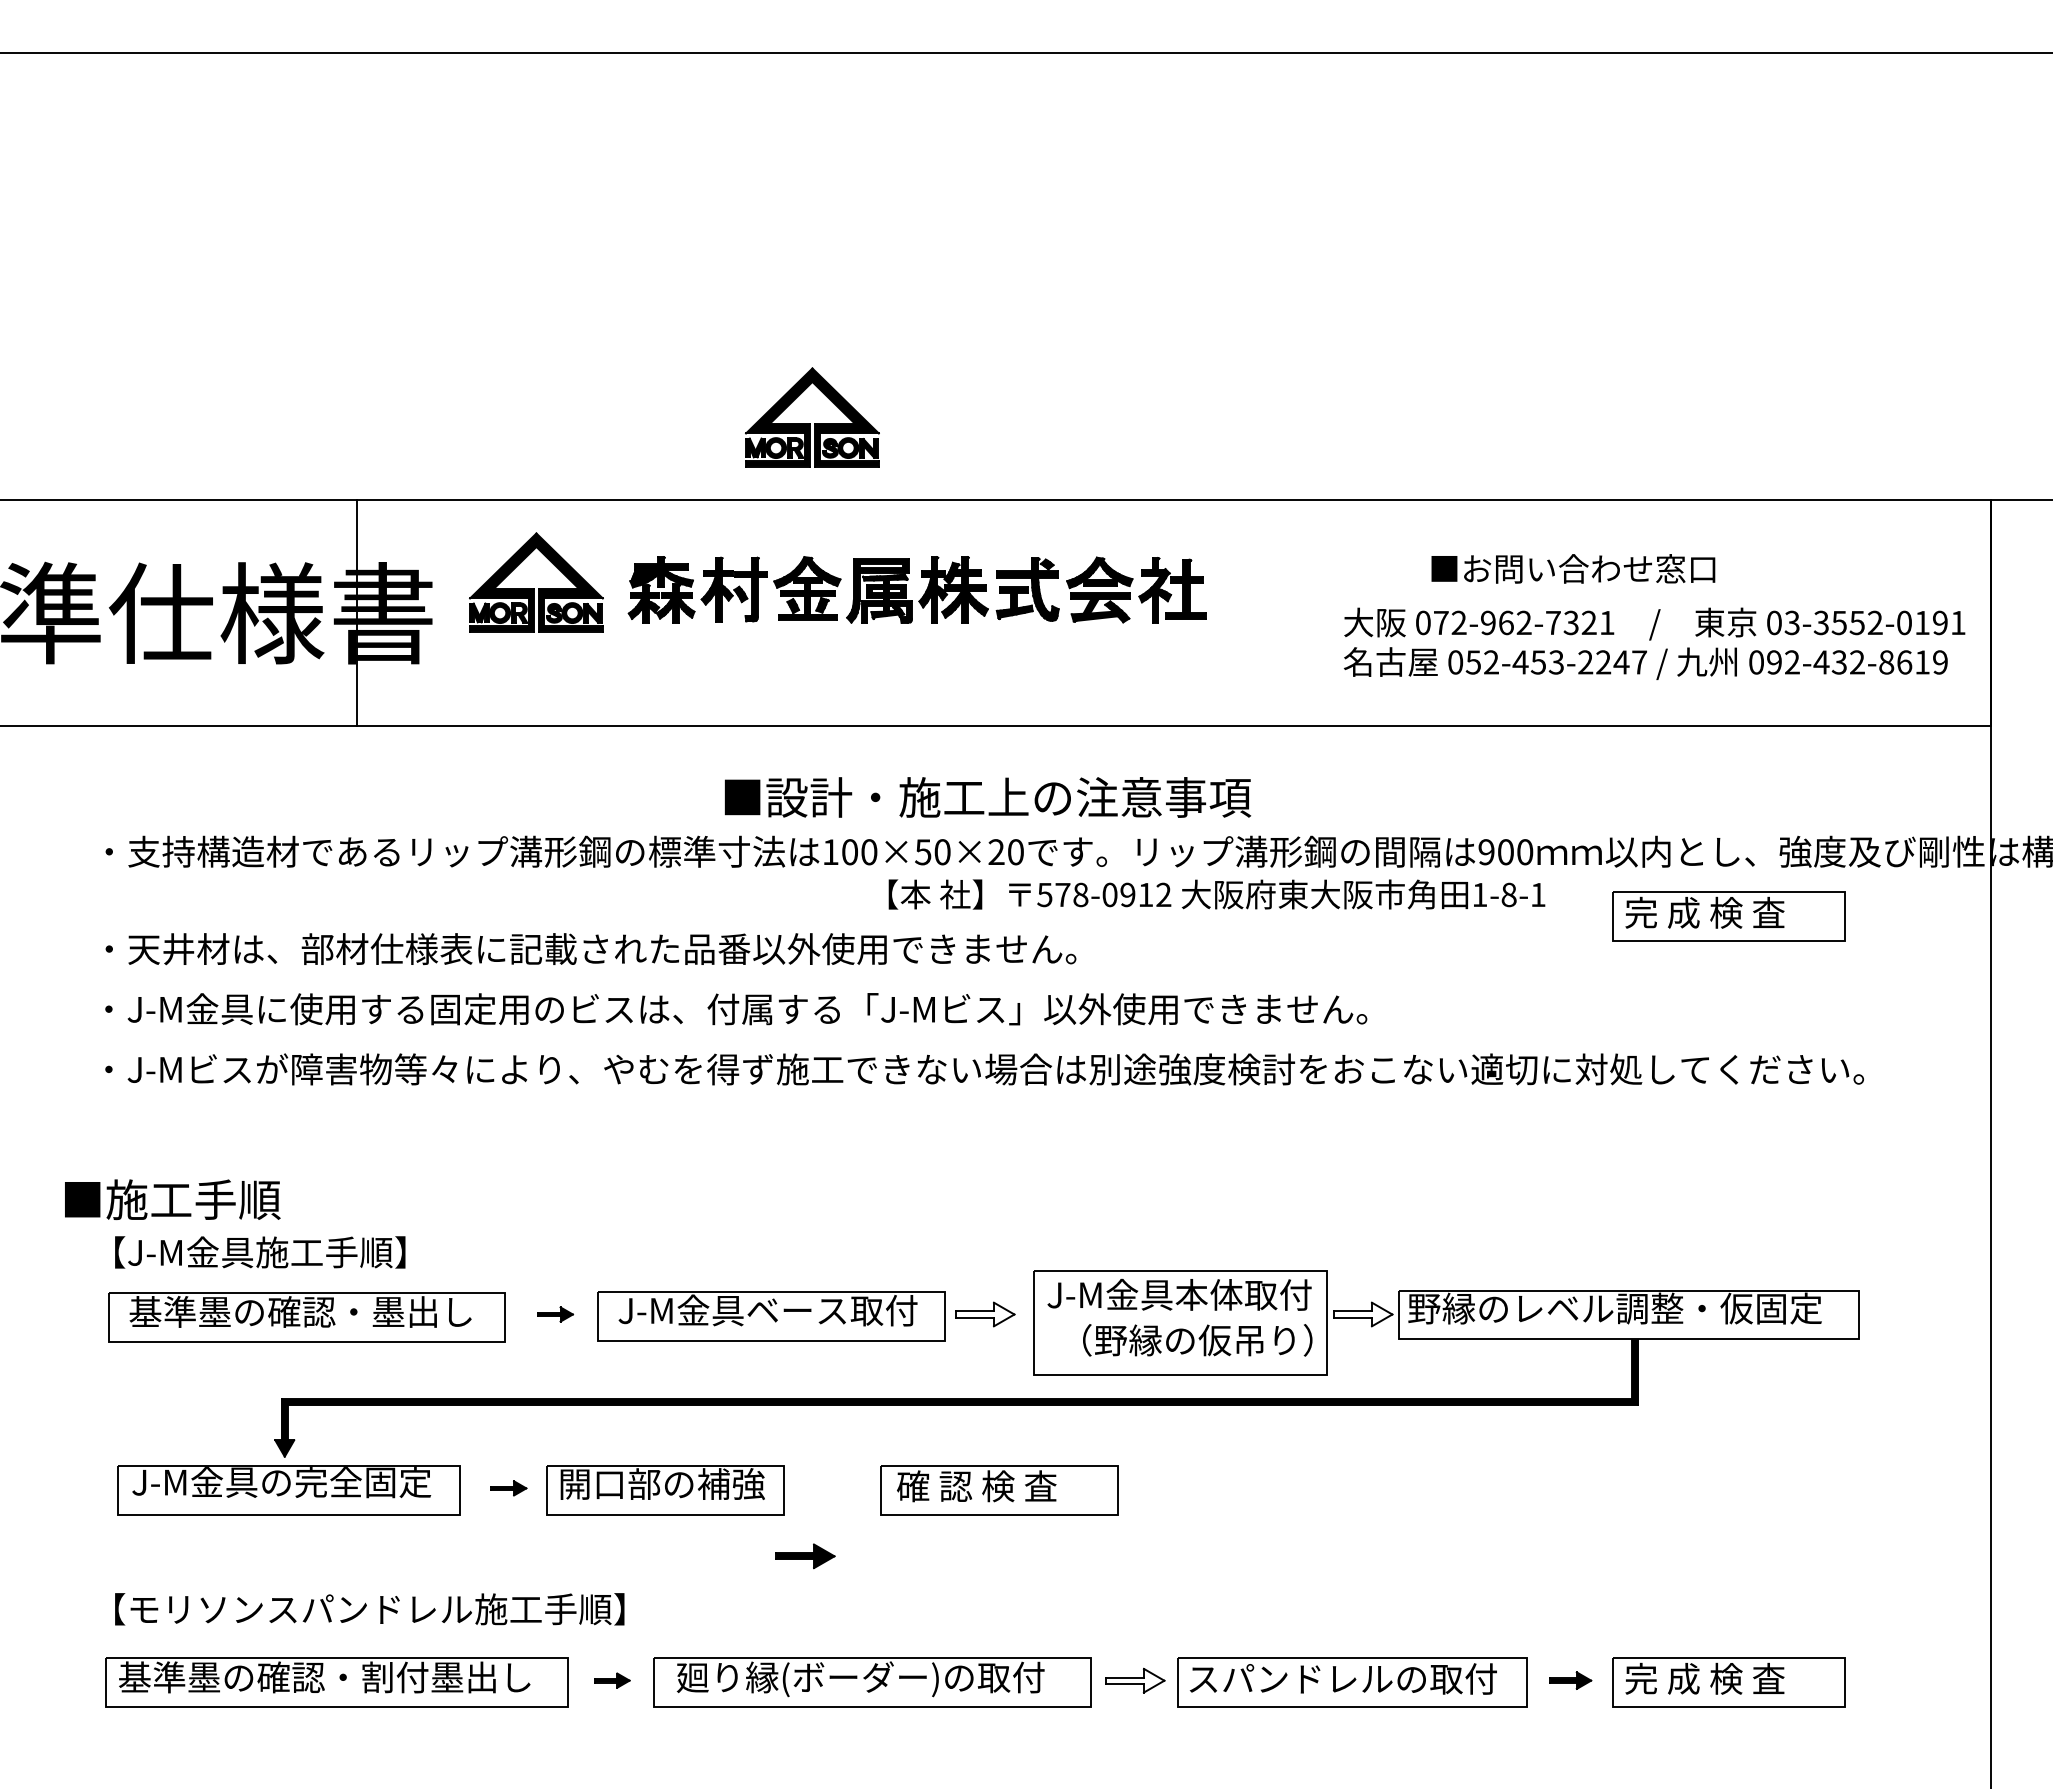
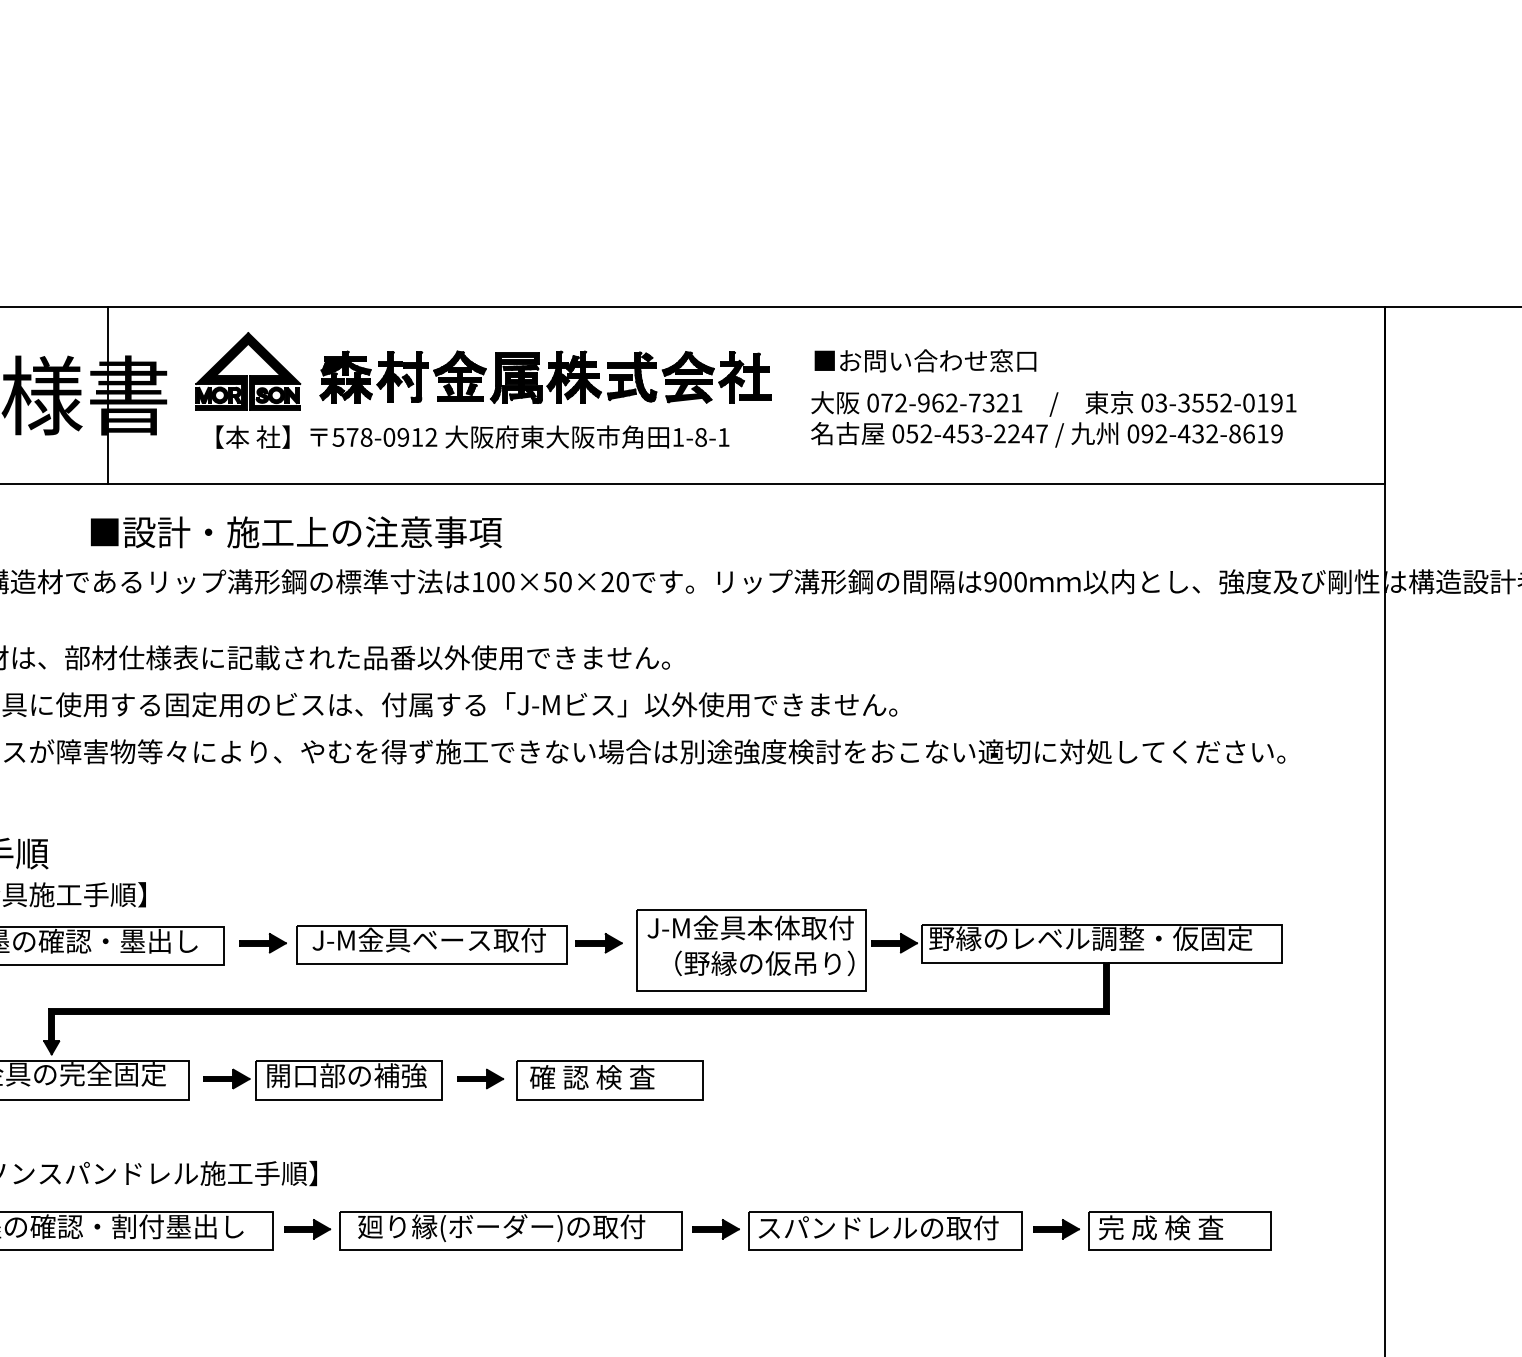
part: (810, 423) -> (462, 247), removed
text: (1573, 568) -> (925, 360), moved
text: (1654, 643) -> (1053, 419), moved
text: (987, 797) -> (296, 532), moved
text: (1216, 894) -> (472, 437), moved
part: (1728, 916) -> (1179, 632), removed
part: (555, 1314) -> (263, 943), size x1.67
fill: (985, 1314) -> (599, 943), added
fill: (1363, 1314) -> (894, 943), added
part: (508, 1488) -> (226, 1079), size x1.67
part: (805, 1556) -> (480, 1079), moved
part: (612, 1680) -> (307, 1229), size x1.67
fill: (1135, 1680) -> (716, 1229), added
part: (1570, 1680) -> (1056, 1229), size x1.43

